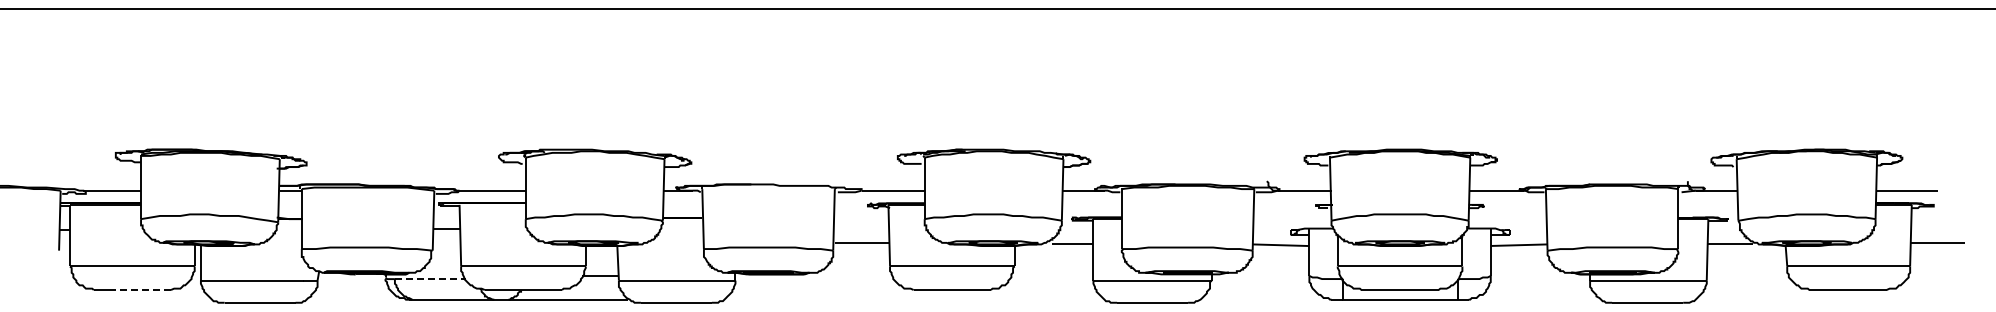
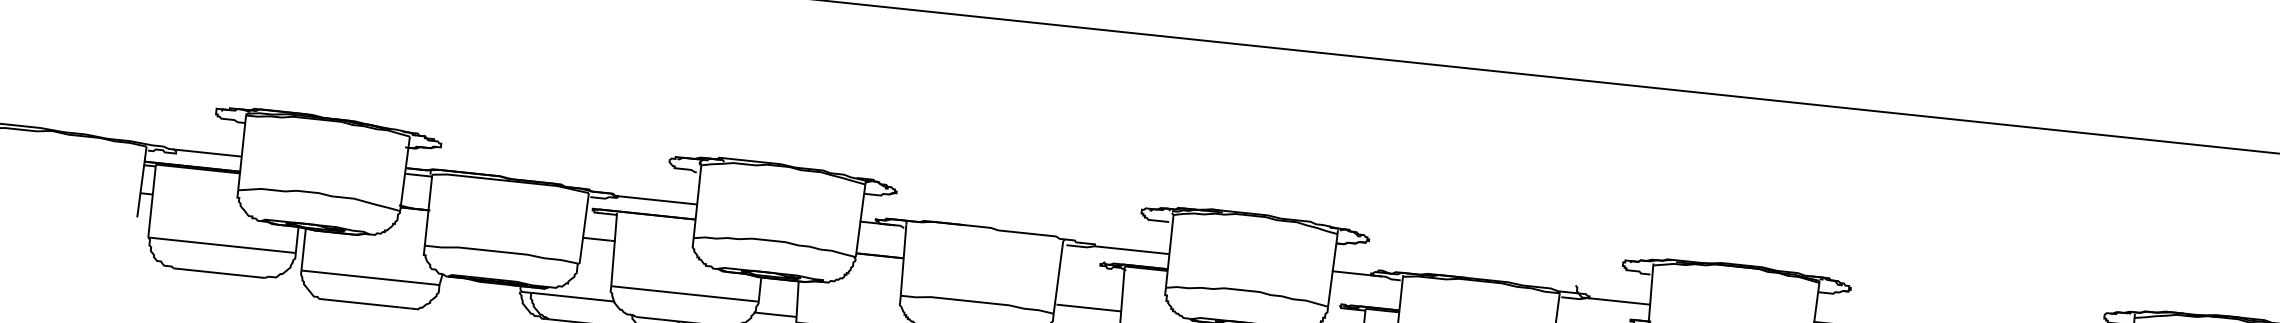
line: (430, 279) -> (573, 297), dashed -> solid
line: (140, 290) -> (228, 274), dashed -> solid

